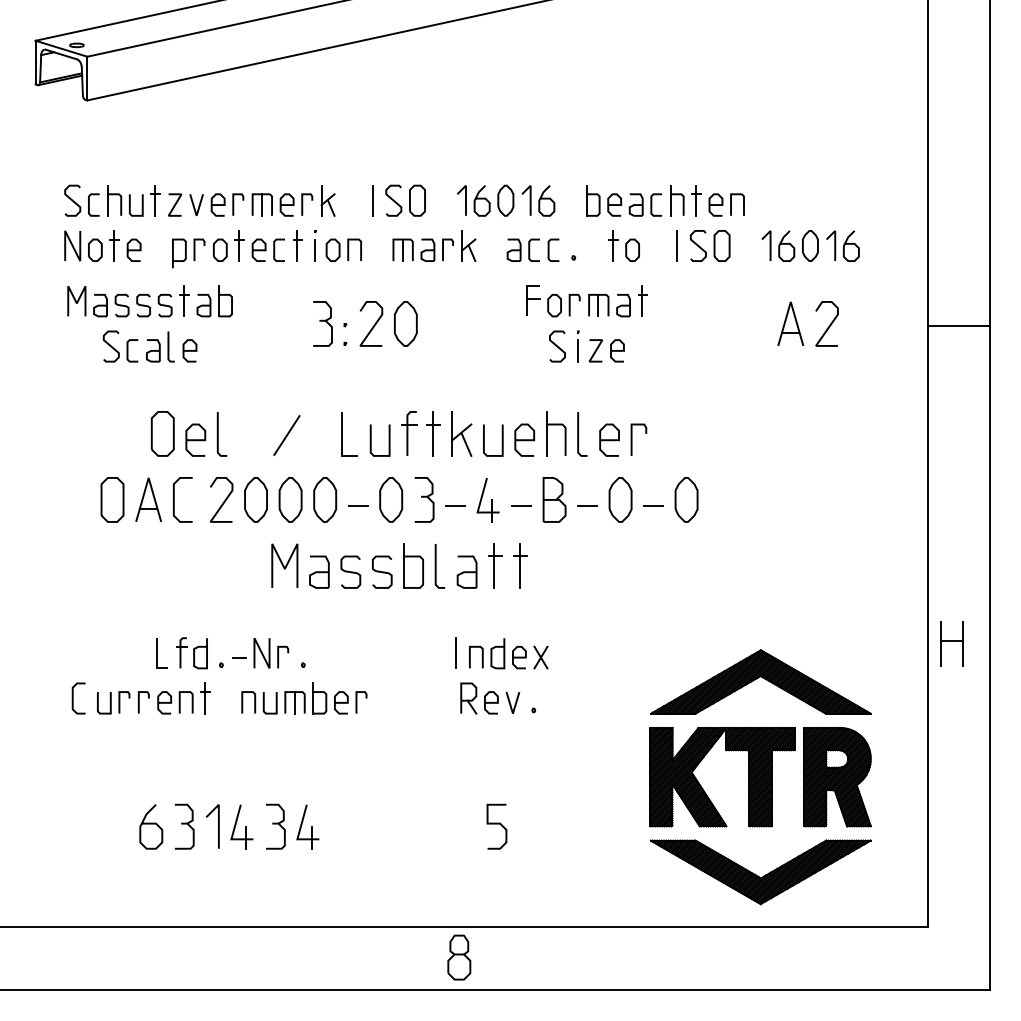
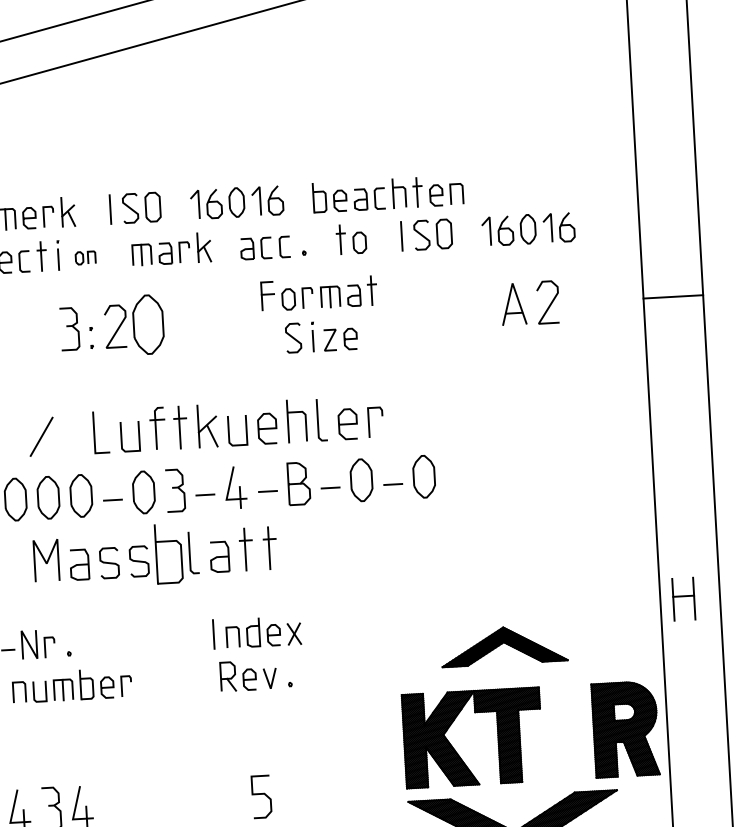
part: (343, 249) -> (85, 257), size x0.6
part: (405, 323) -> (148, 324), size x1.4
part: (413, 565) -> (168, 553), size x1.4
part: (760, 681) -> (503, 645), size x0.6
part: (837, 777) -> (625, 729), moved

